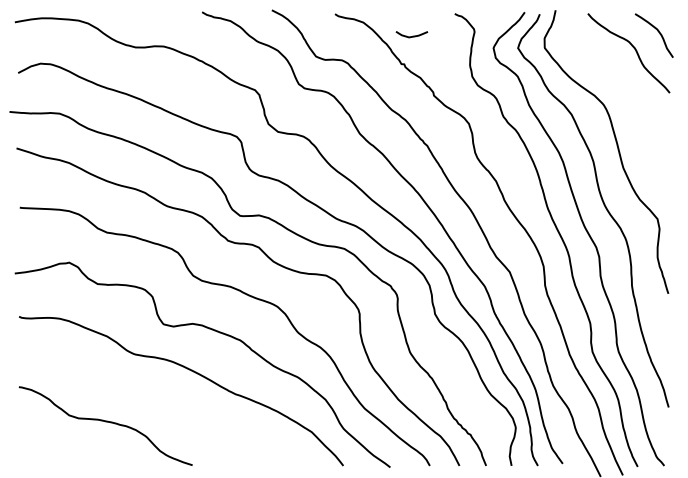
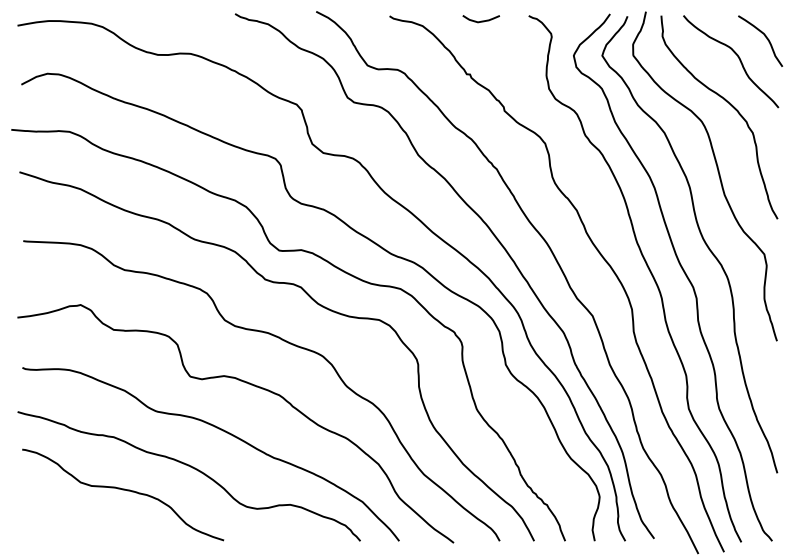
curve: (412, 35) -> (481, 20), moved
curve: (628, 91) -> (730, 106), added
curve: (165, 403) -> (192, 468), added

